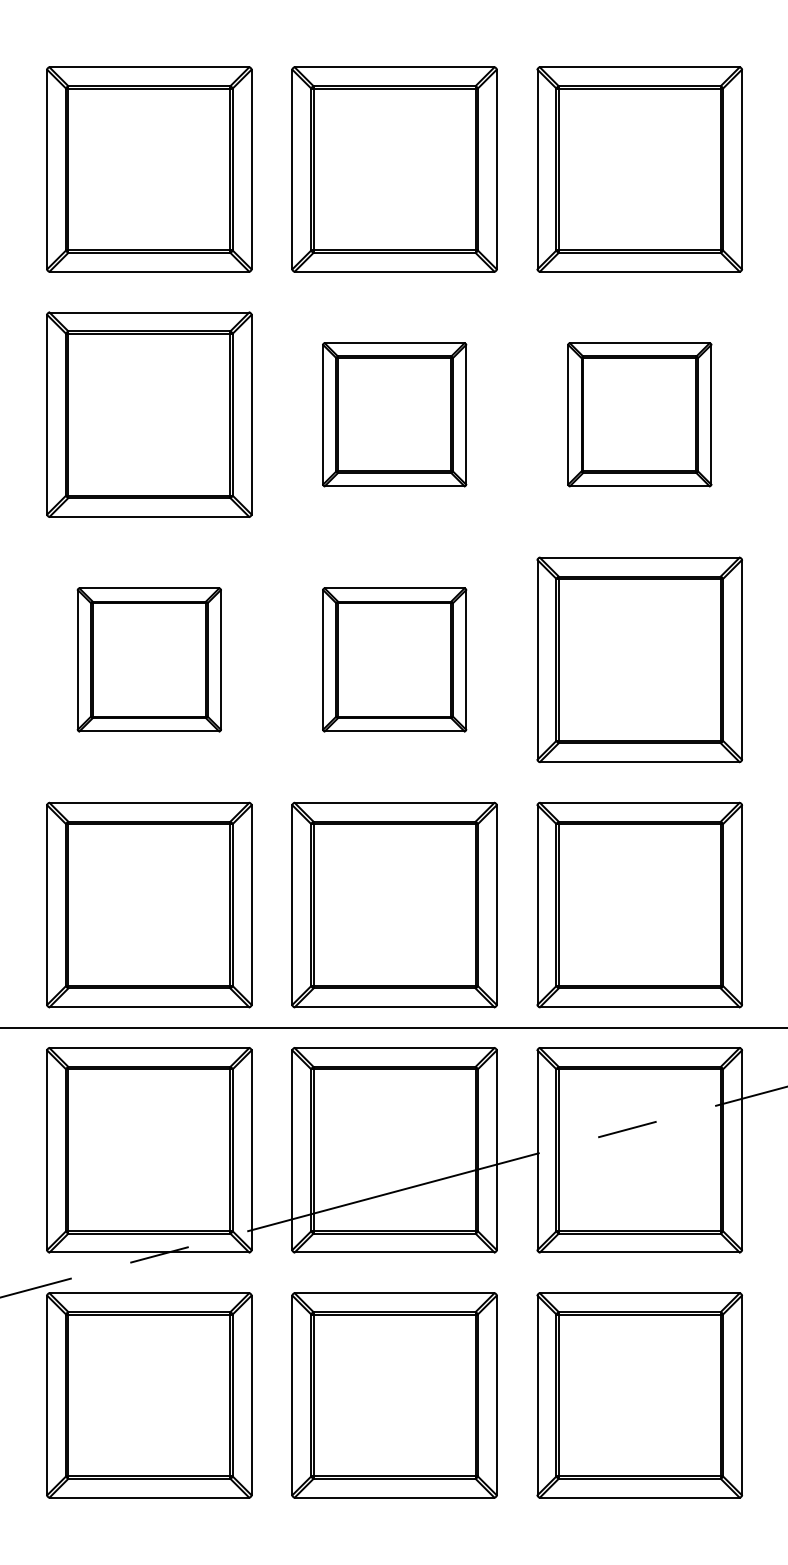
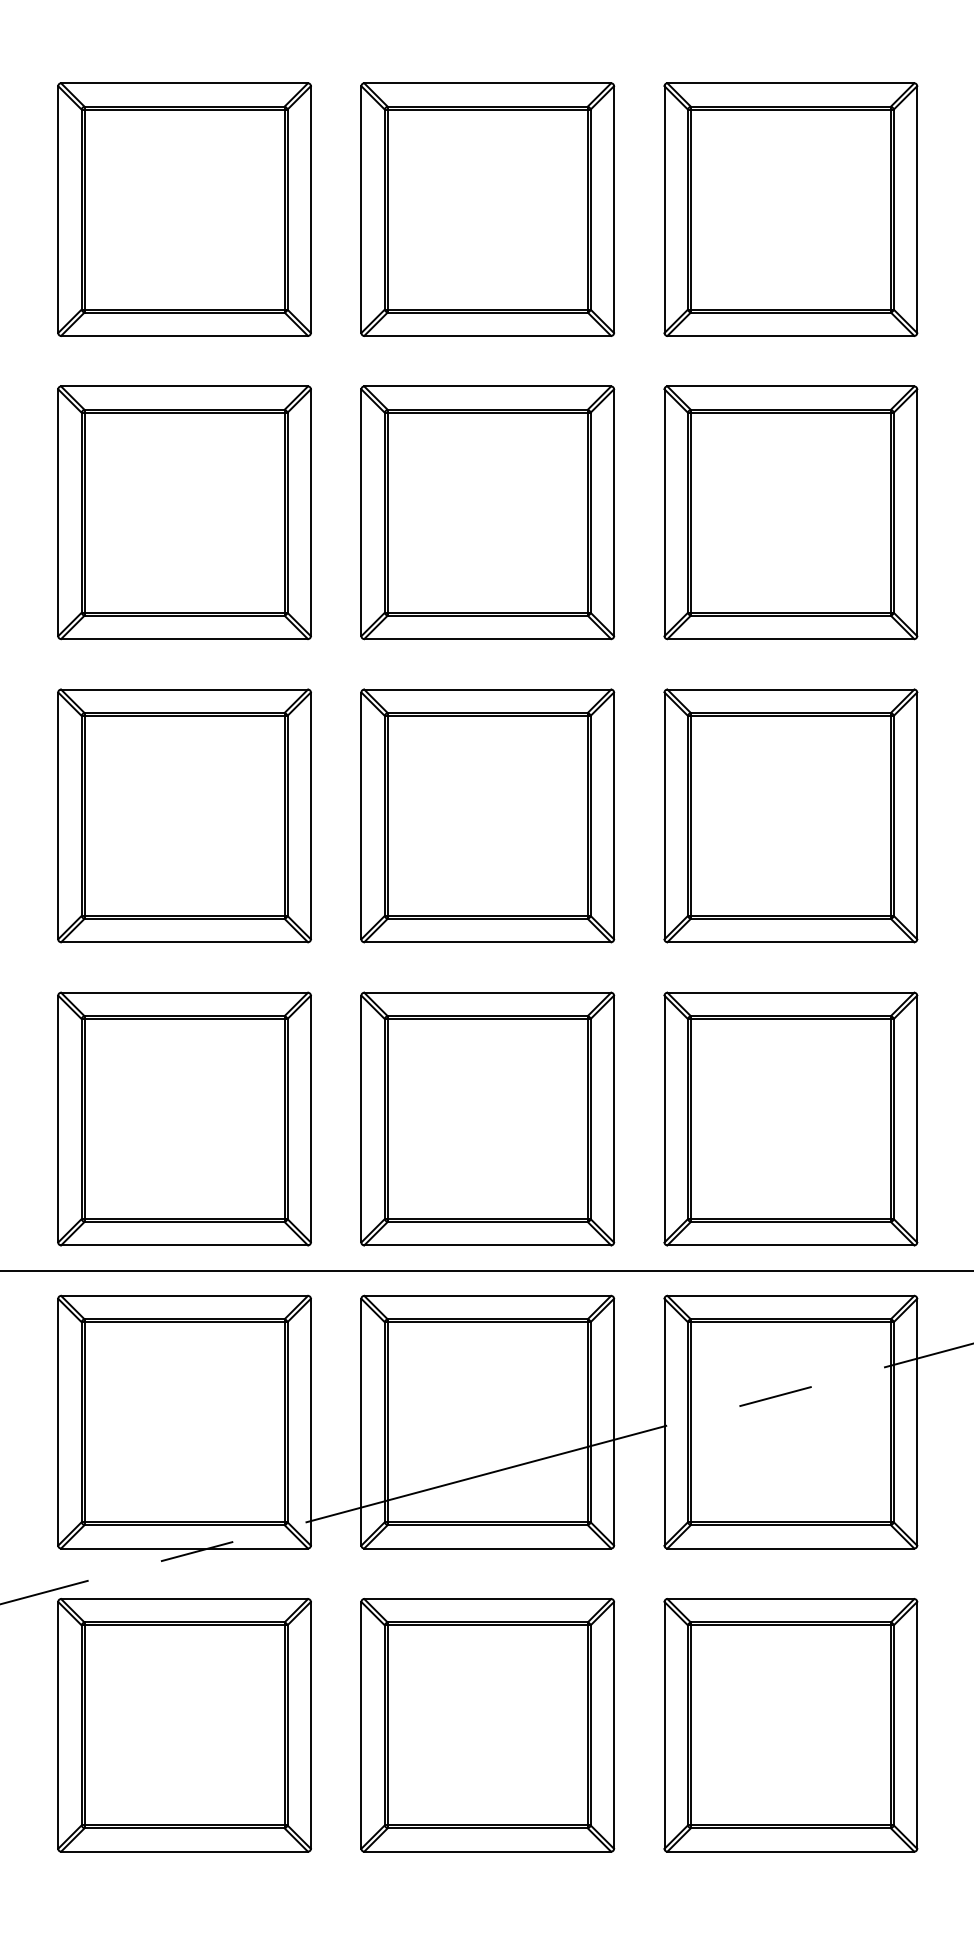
part: (394, 414) -> (487, 512), size x1.43
part: (639, 414) -> (790, 512), size x1.43
part: (149, 659) -> (184, 815), size x1.43
part: (394, 659) -> (487, 815), size x1.43

